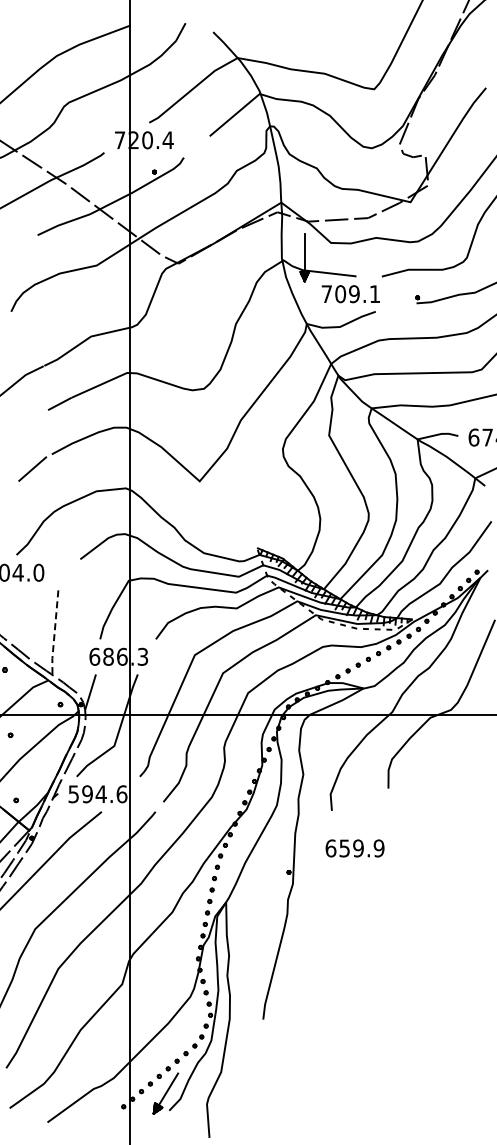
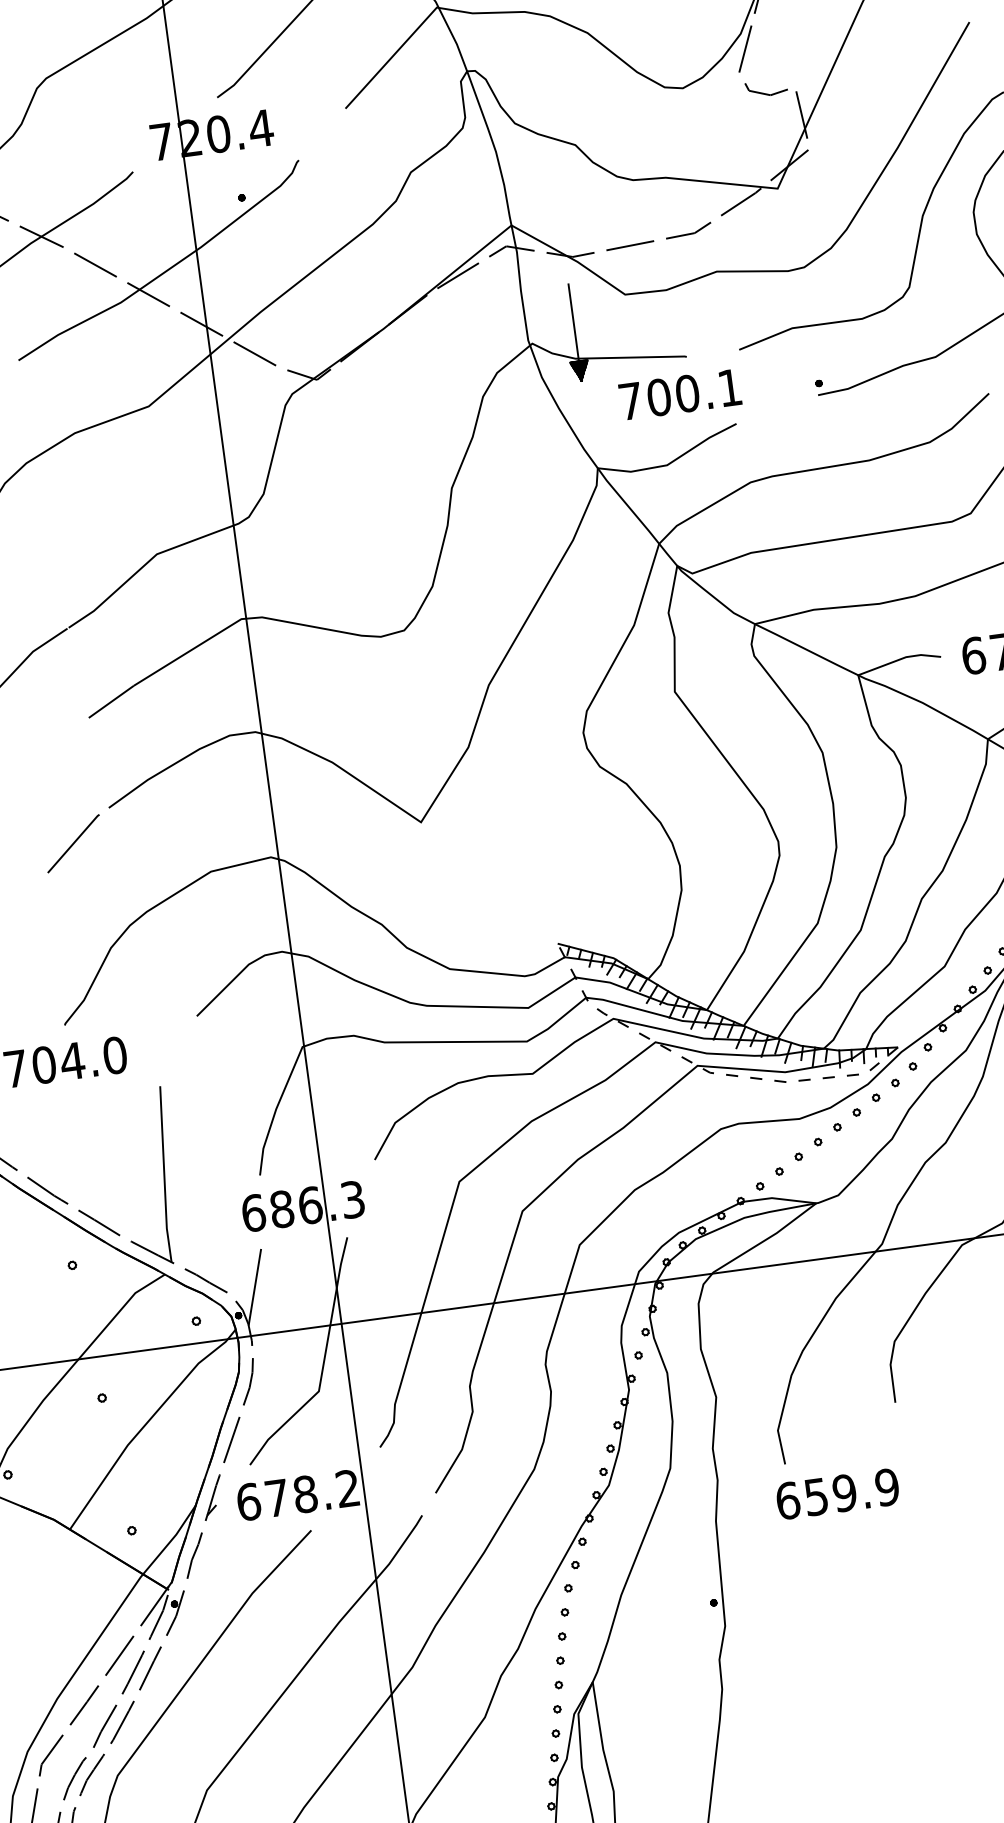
text: (354, 294) -> (687, 394), 709.1 -> 700.1
line: (54, 633) -> (164, 1176), dashed -> solid
text: (97, 794) -> (297, 1495), 594.6 -> 678.2
text: (354, 848) -> (836, 1494), moved

